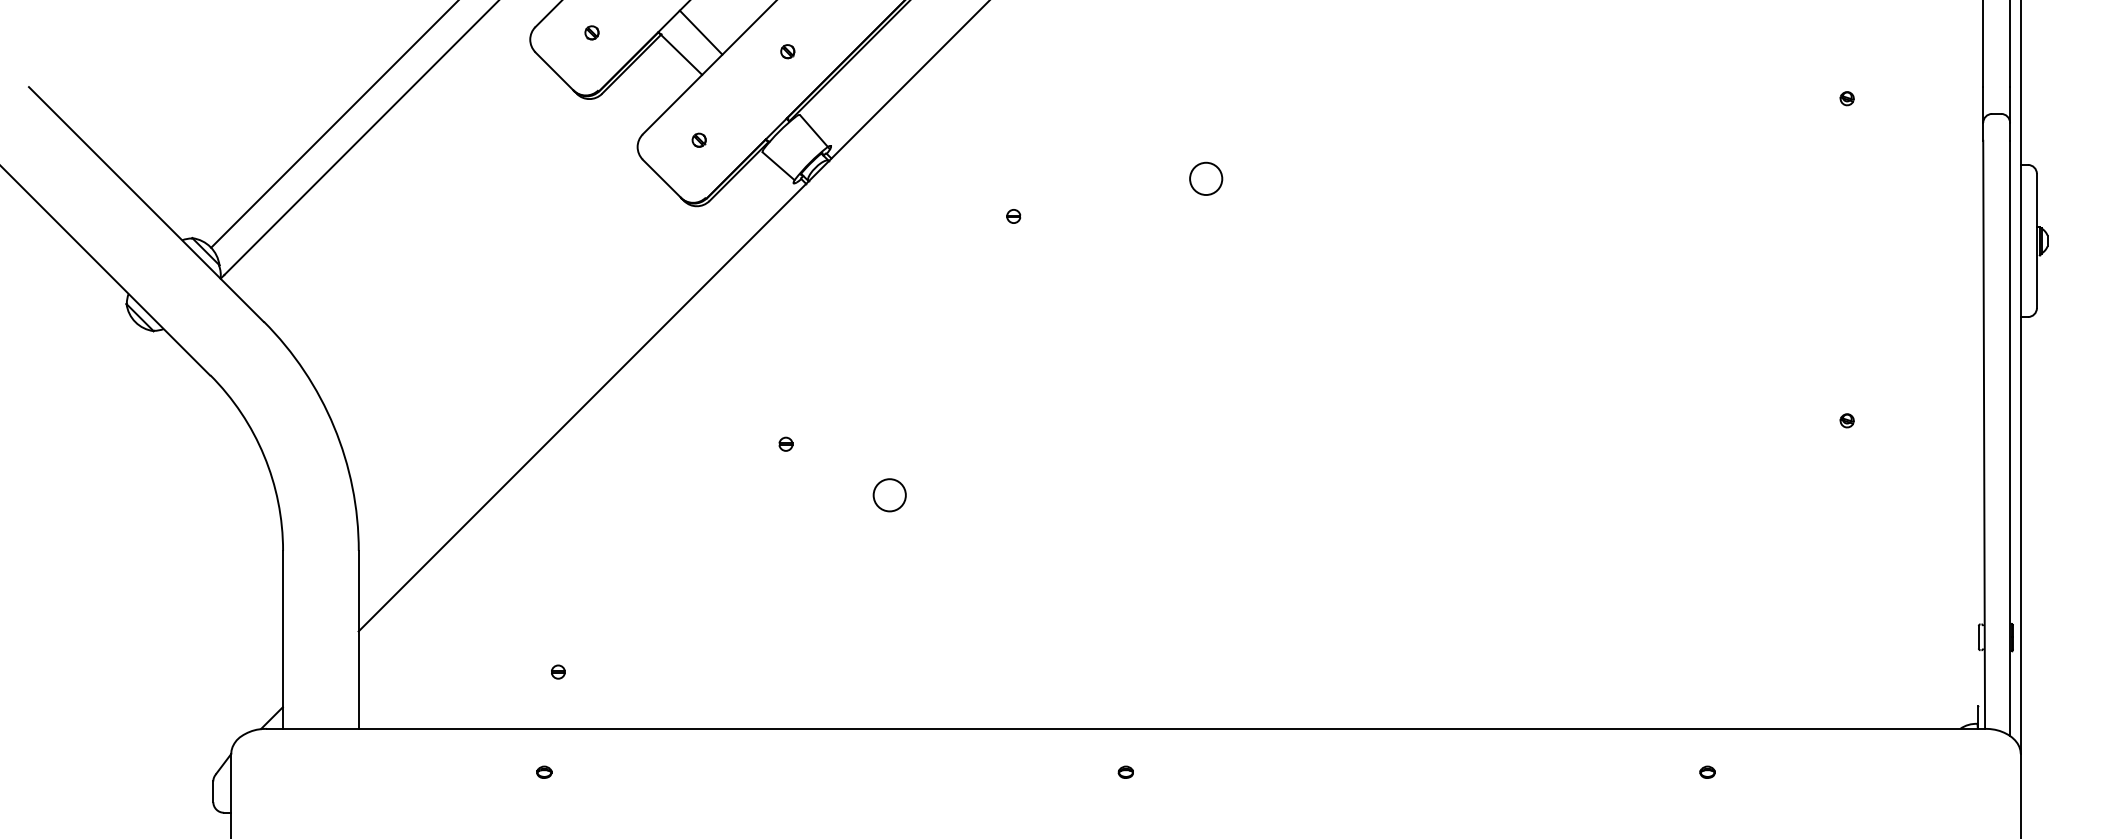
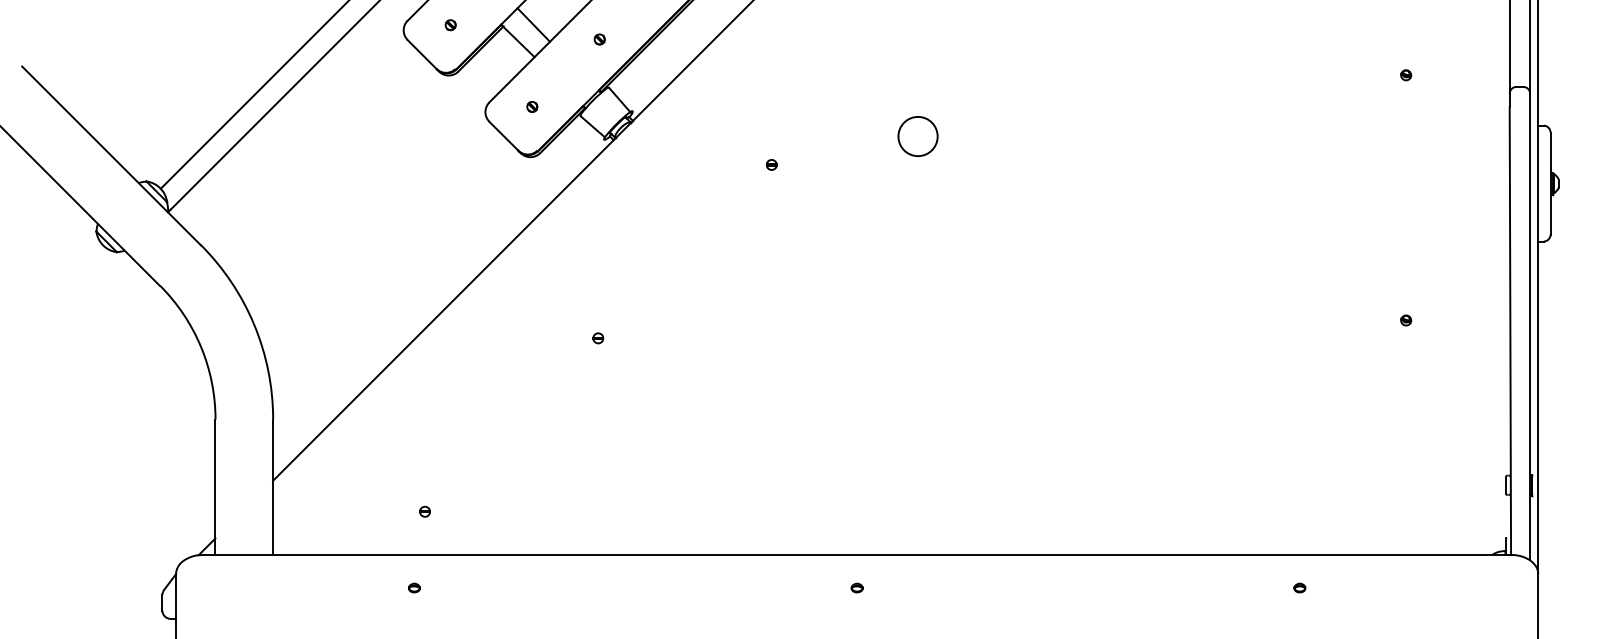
circle: (1206, 178) -> (918, 136), size x1.6
circle: (889, 495) -> (677, 377), removed

